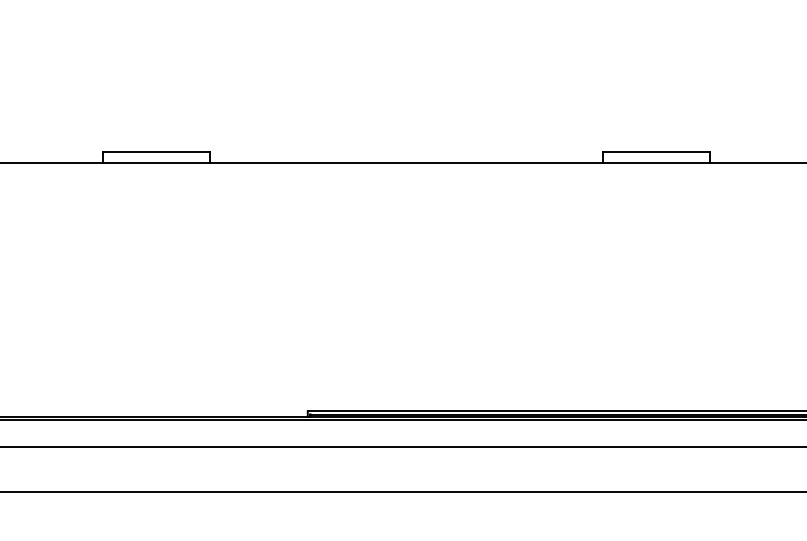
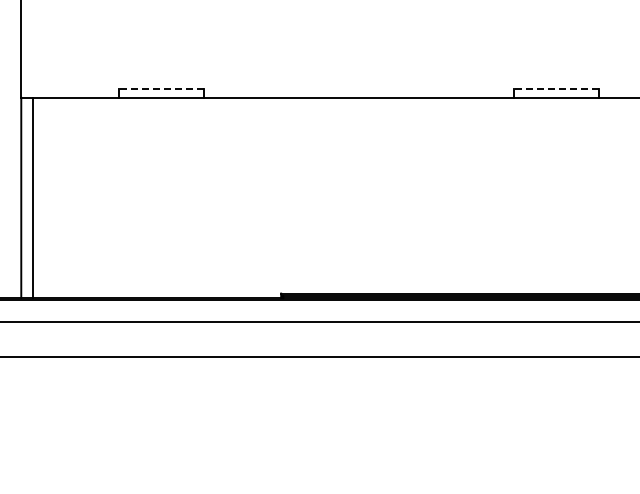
line: (156, 152) -> (161, 89), solid -> dashed
line: (656, 152) -> (556, 89), solid -> dashed

